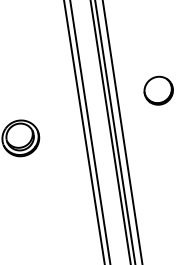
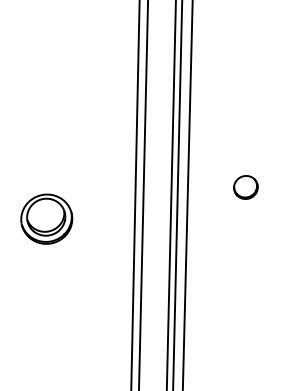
part: (158, 90) -> (245, 187), size x0.6

